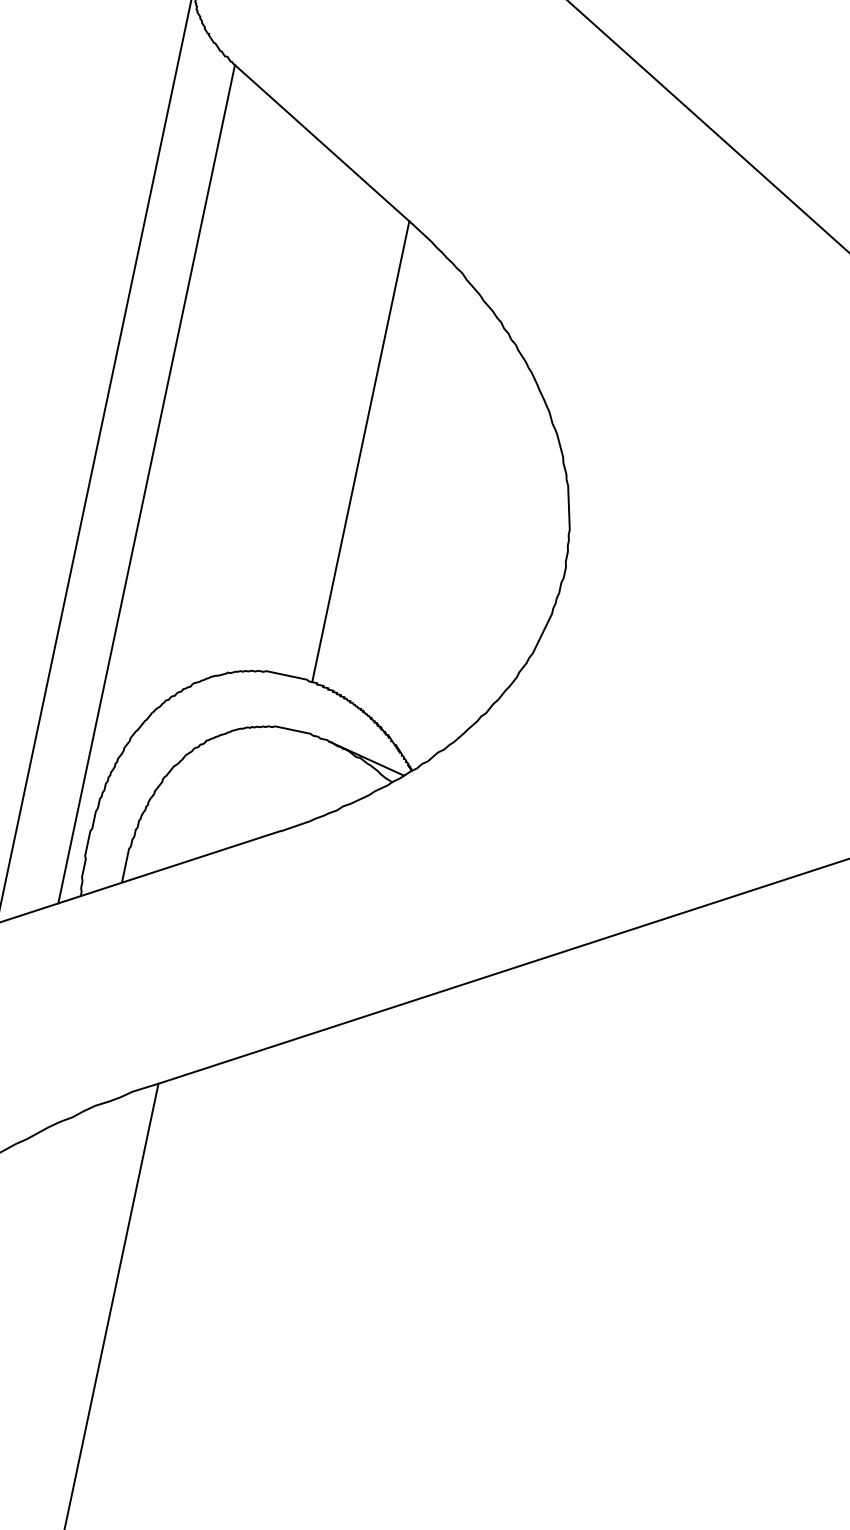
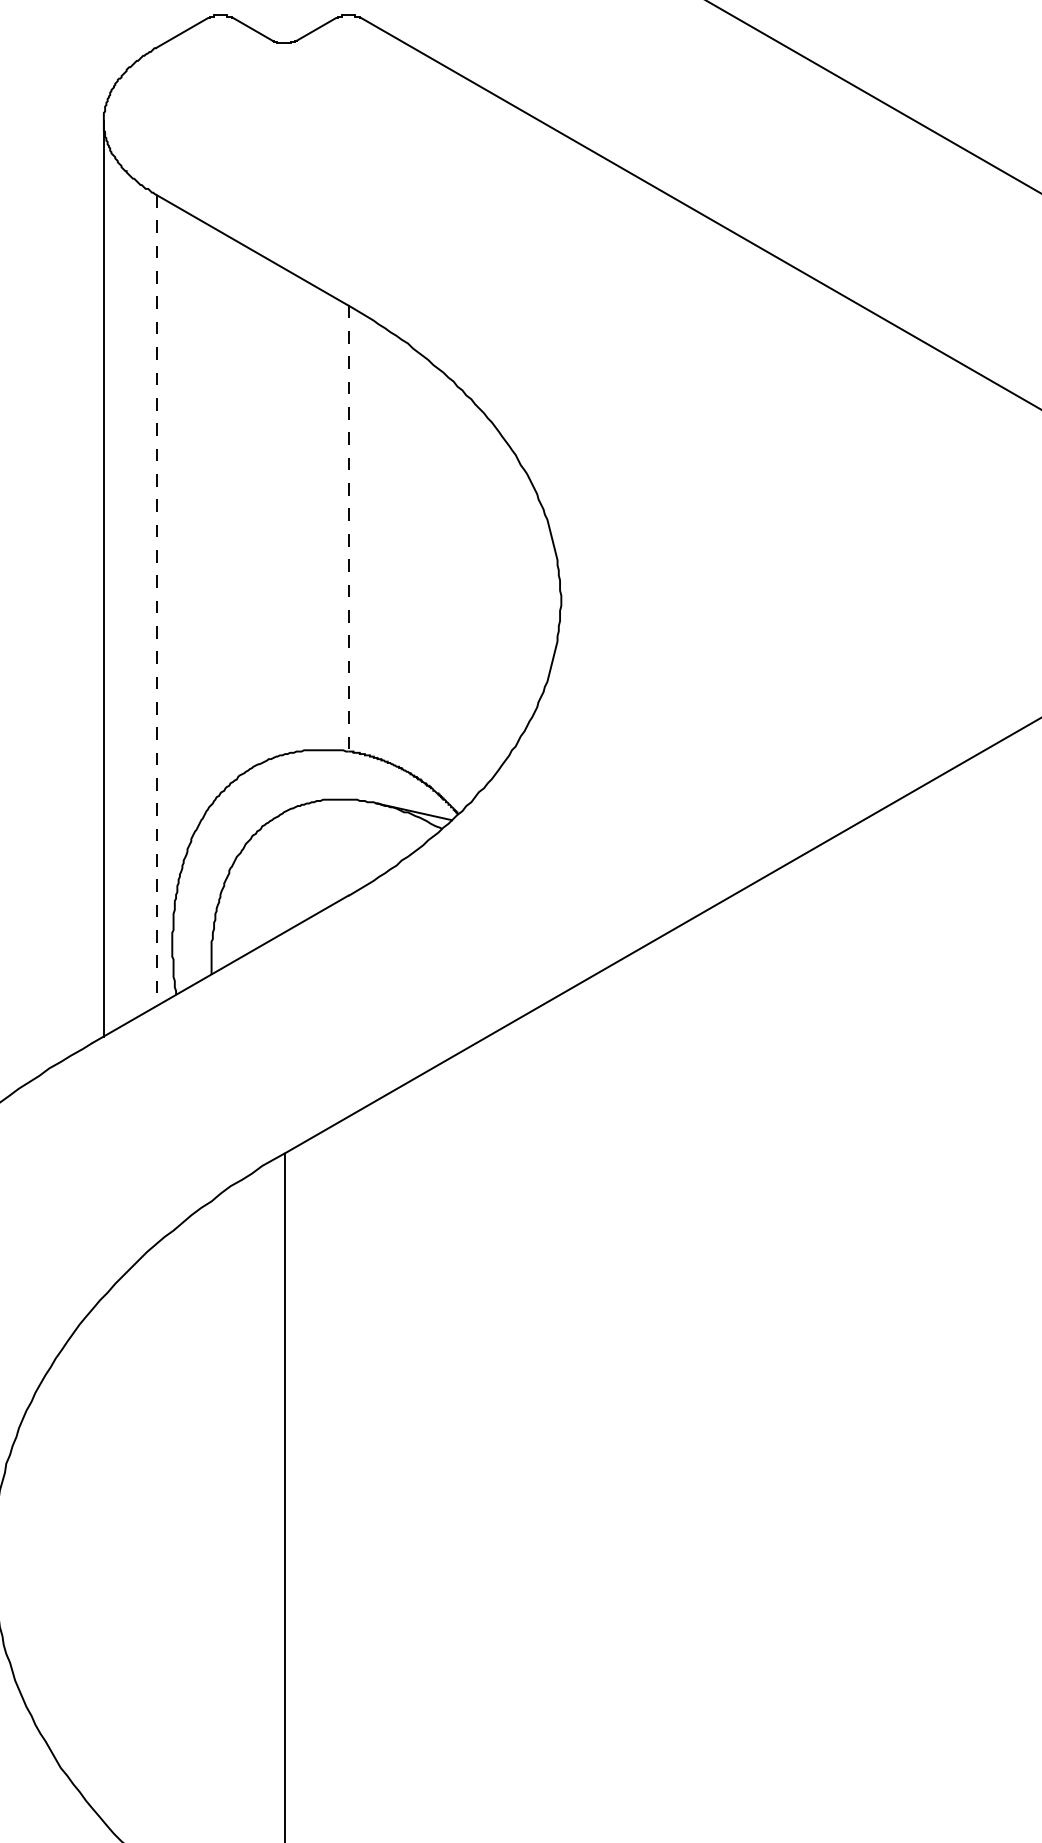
line: (360, 451) -> (348, 528), solid -> dashed
line: (146, 485) -> (156, 601), solid -> dashed

